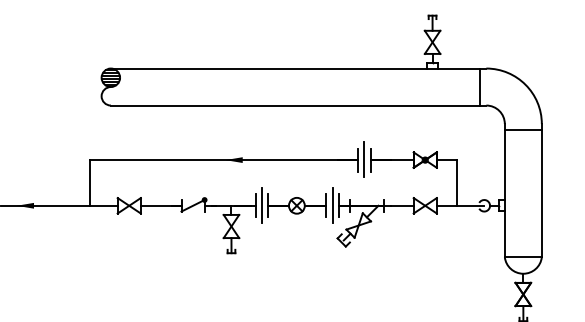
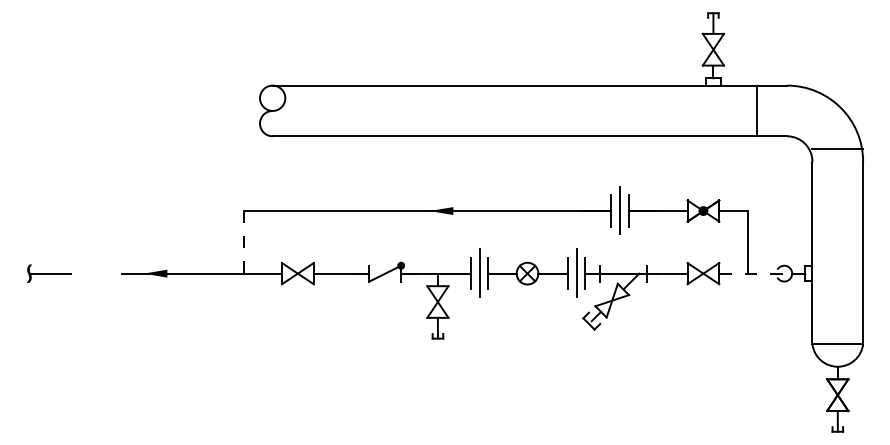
hatch: (110, 77) -> (272, 98), removed
line: (480, 86) -> (757, 110), moved
line: (523, 130) -> (837, 149), moved
line: (90, 182) -> (244, 241), solid -> dashed
line: (460, 205) -> (751, 273), solid -> dashed

